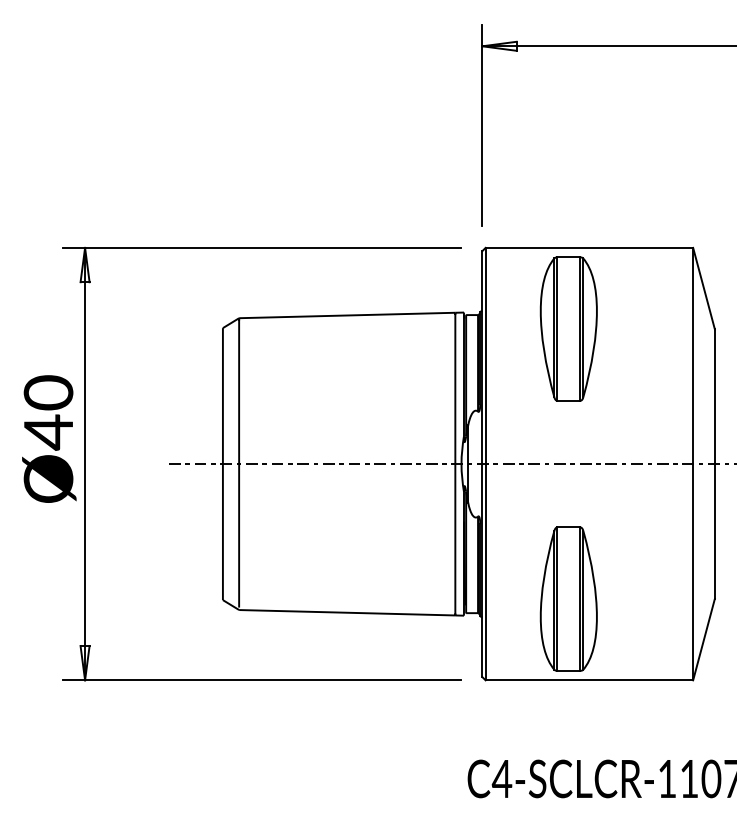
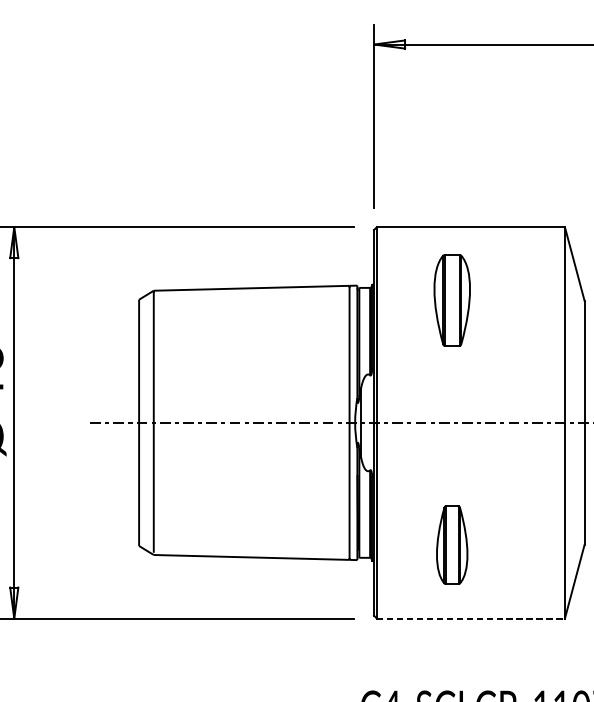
part: (568, 328) -> (452, 300), size x0.7
part: (568, 598) -> (452, 544), size x0.6
line: (589, 680) -> (471, 618), solid -> dashed

